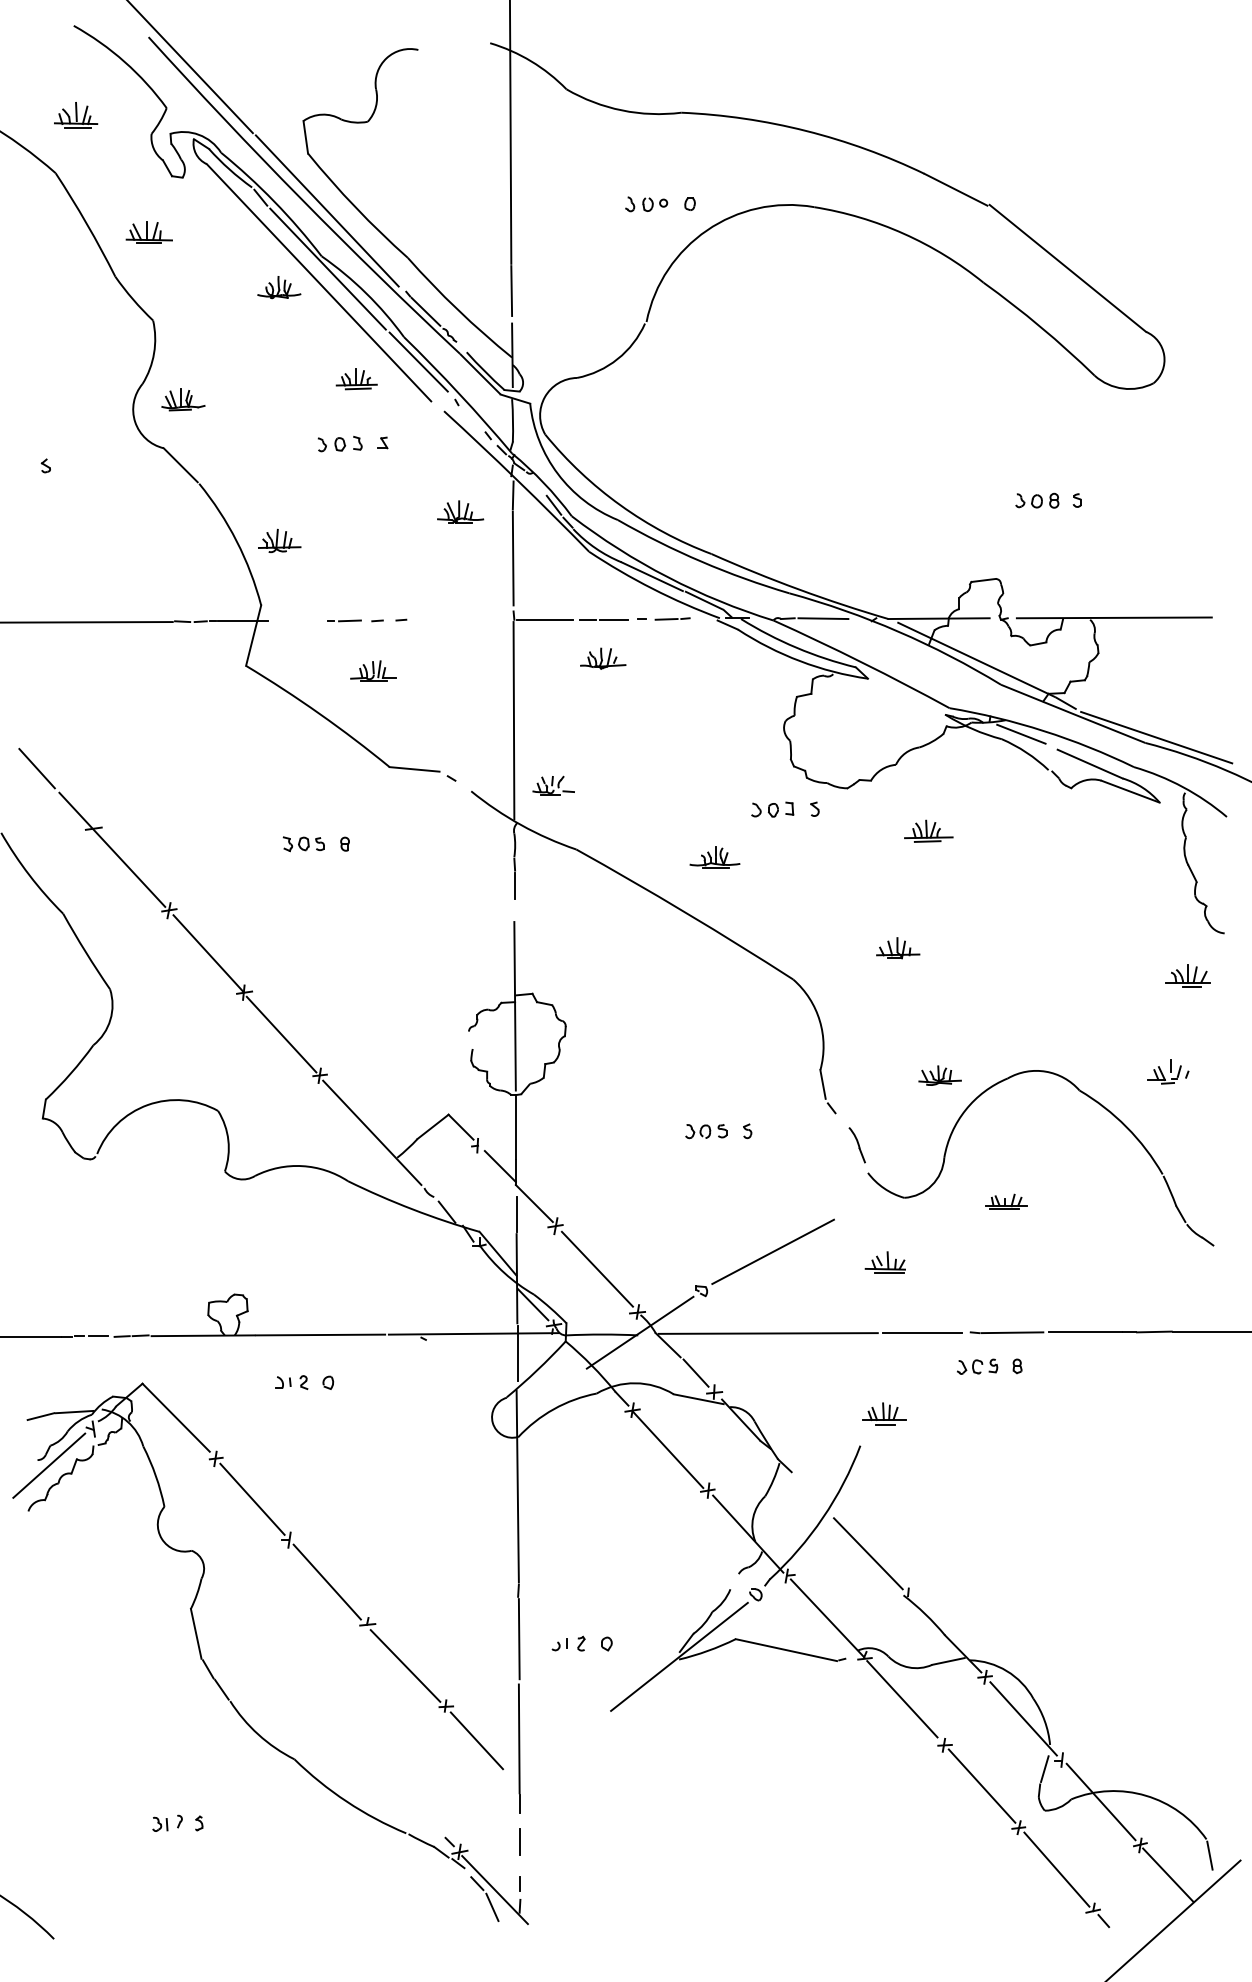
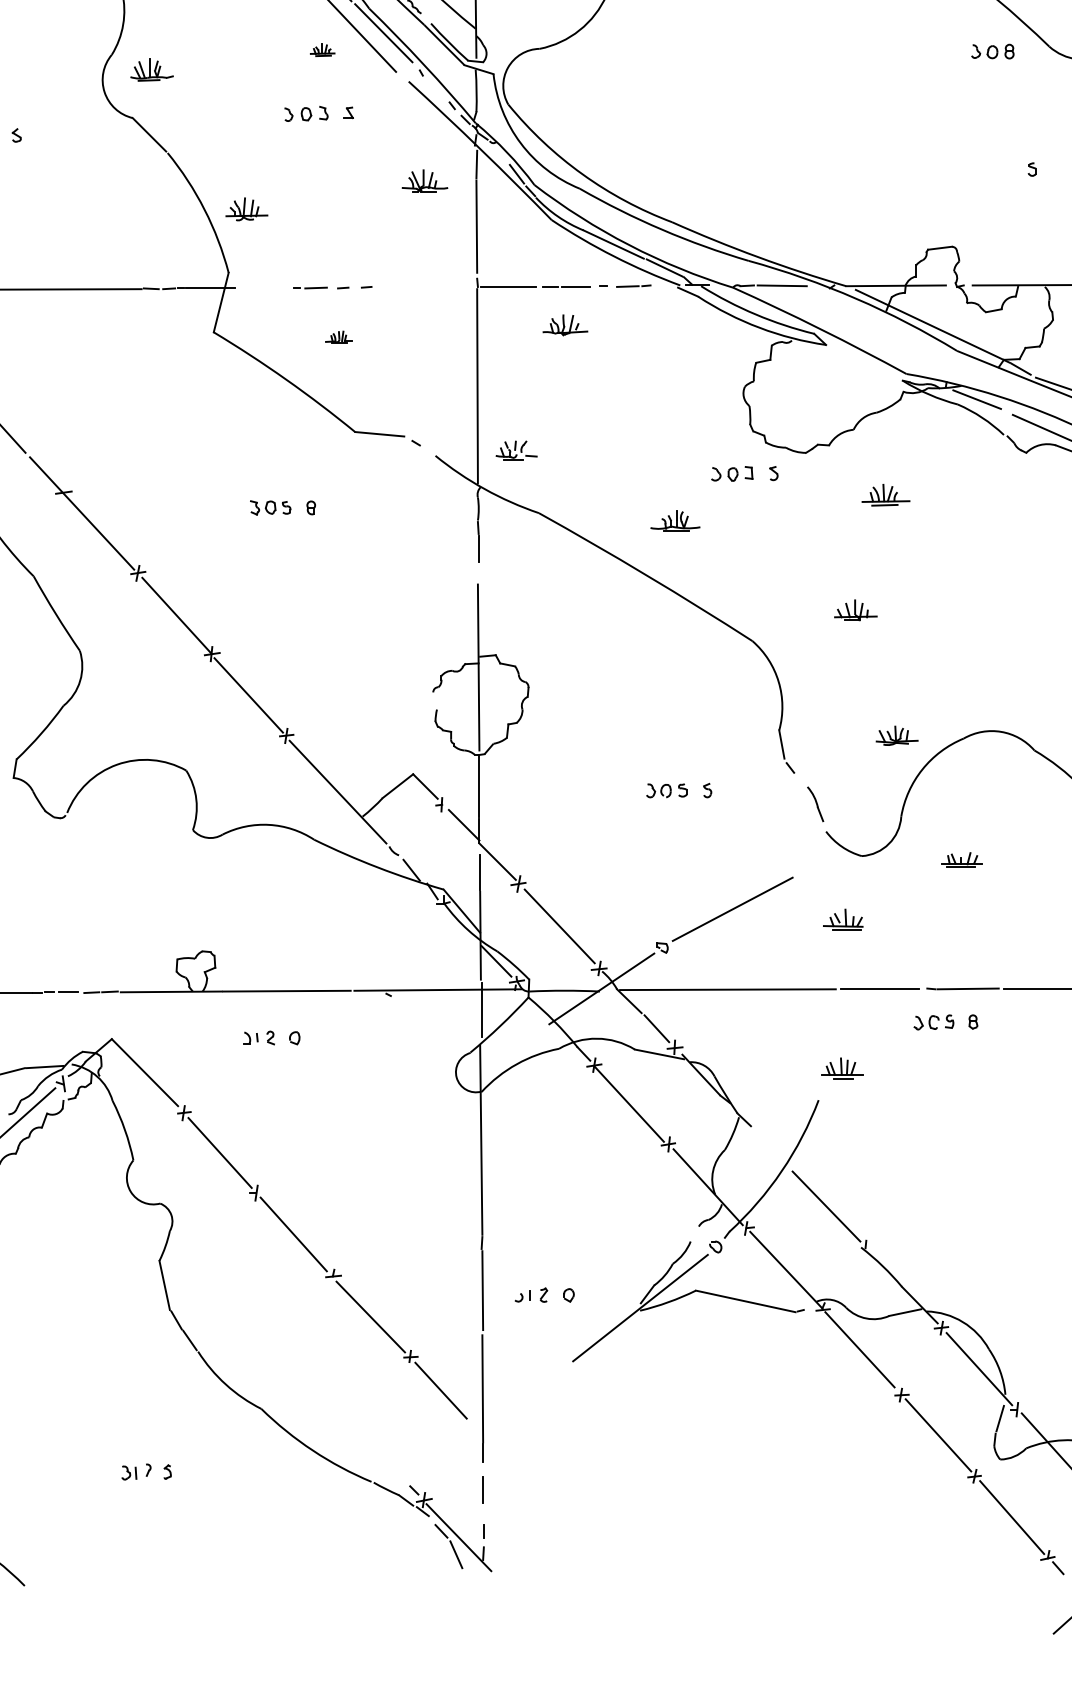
part: (356, 379) -> (322, 50), size x0.6
part: (1037, 500) -> (993, 51), moved
part: (373, 670) -> (339, 336), size x0.6

